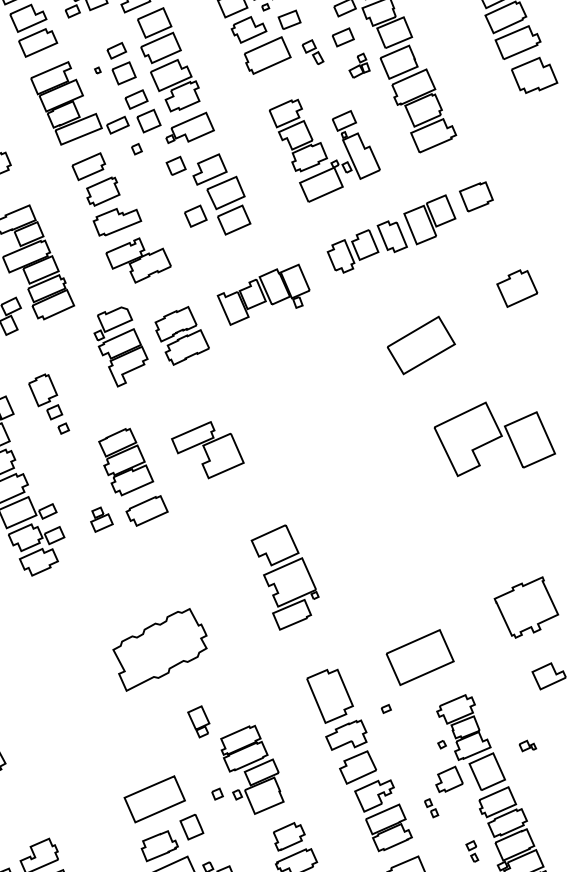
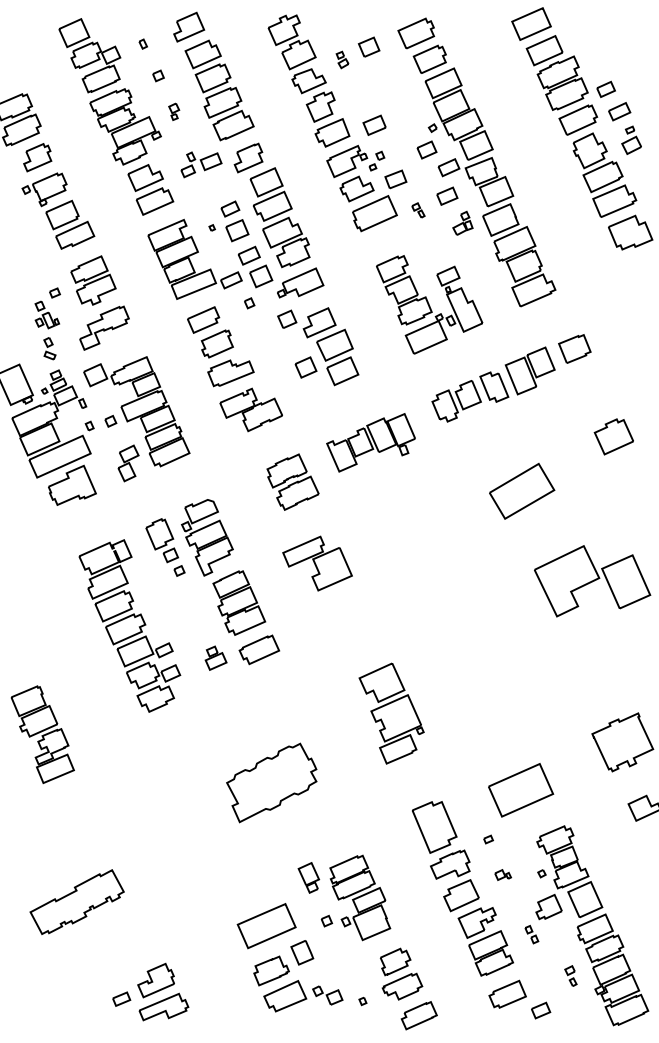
part: (313, 52) -> (418, 210), size x0.62
part: (121, 346) -> (207, 537), moved
part: (207, 450) -> (317, 563), moved
part: (198, 721) -> (308, 877), moved
part: (528, 745) -> (503, 874), moved

